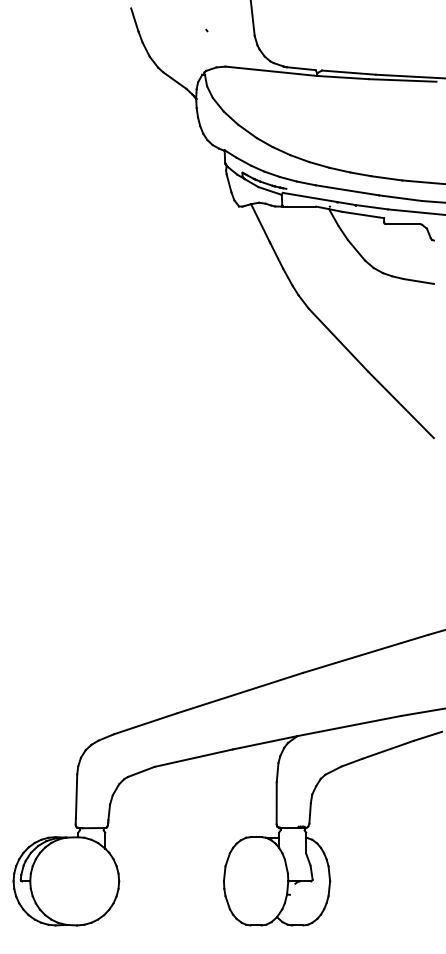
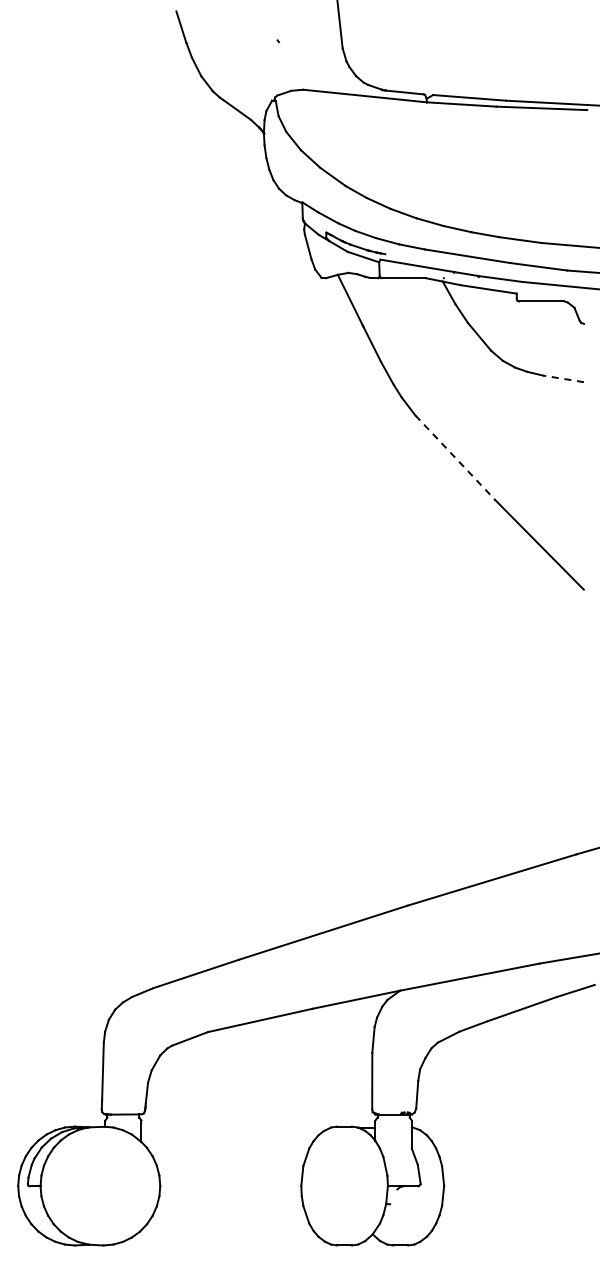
line: (418, 281) -> (563, 378), solid -> dashed
line: (338, 340) -> (455, 458), solid -> dashed

